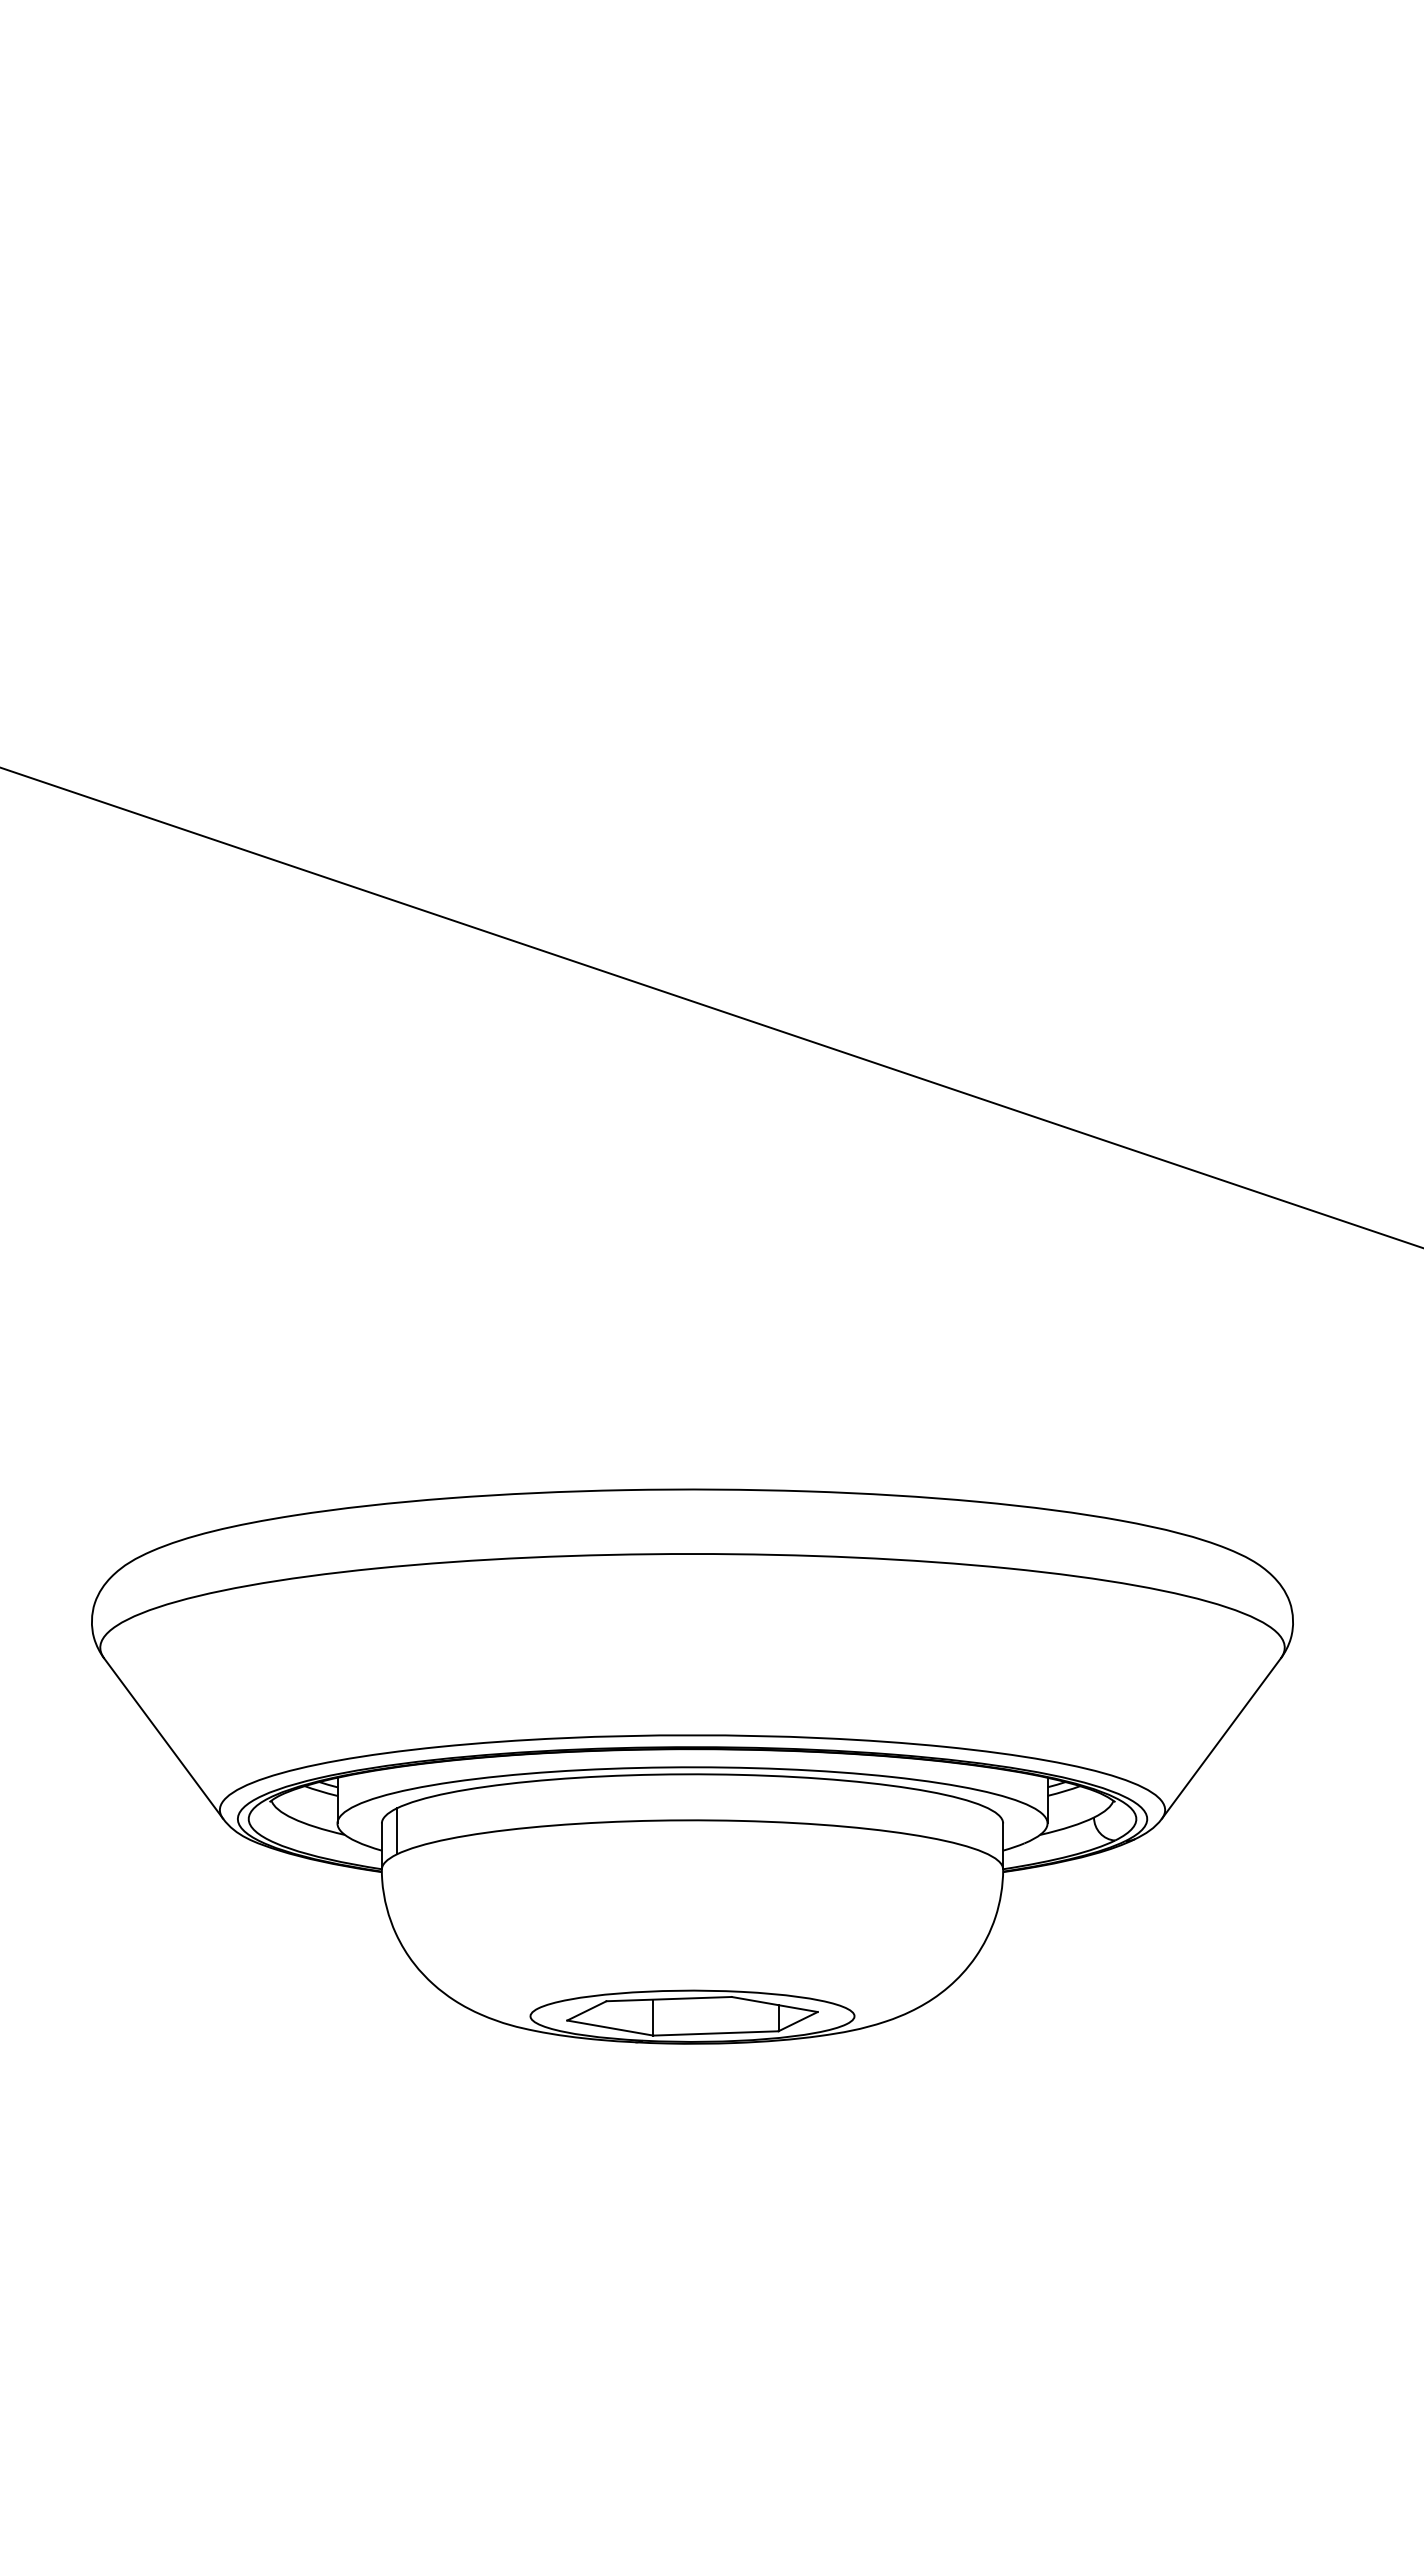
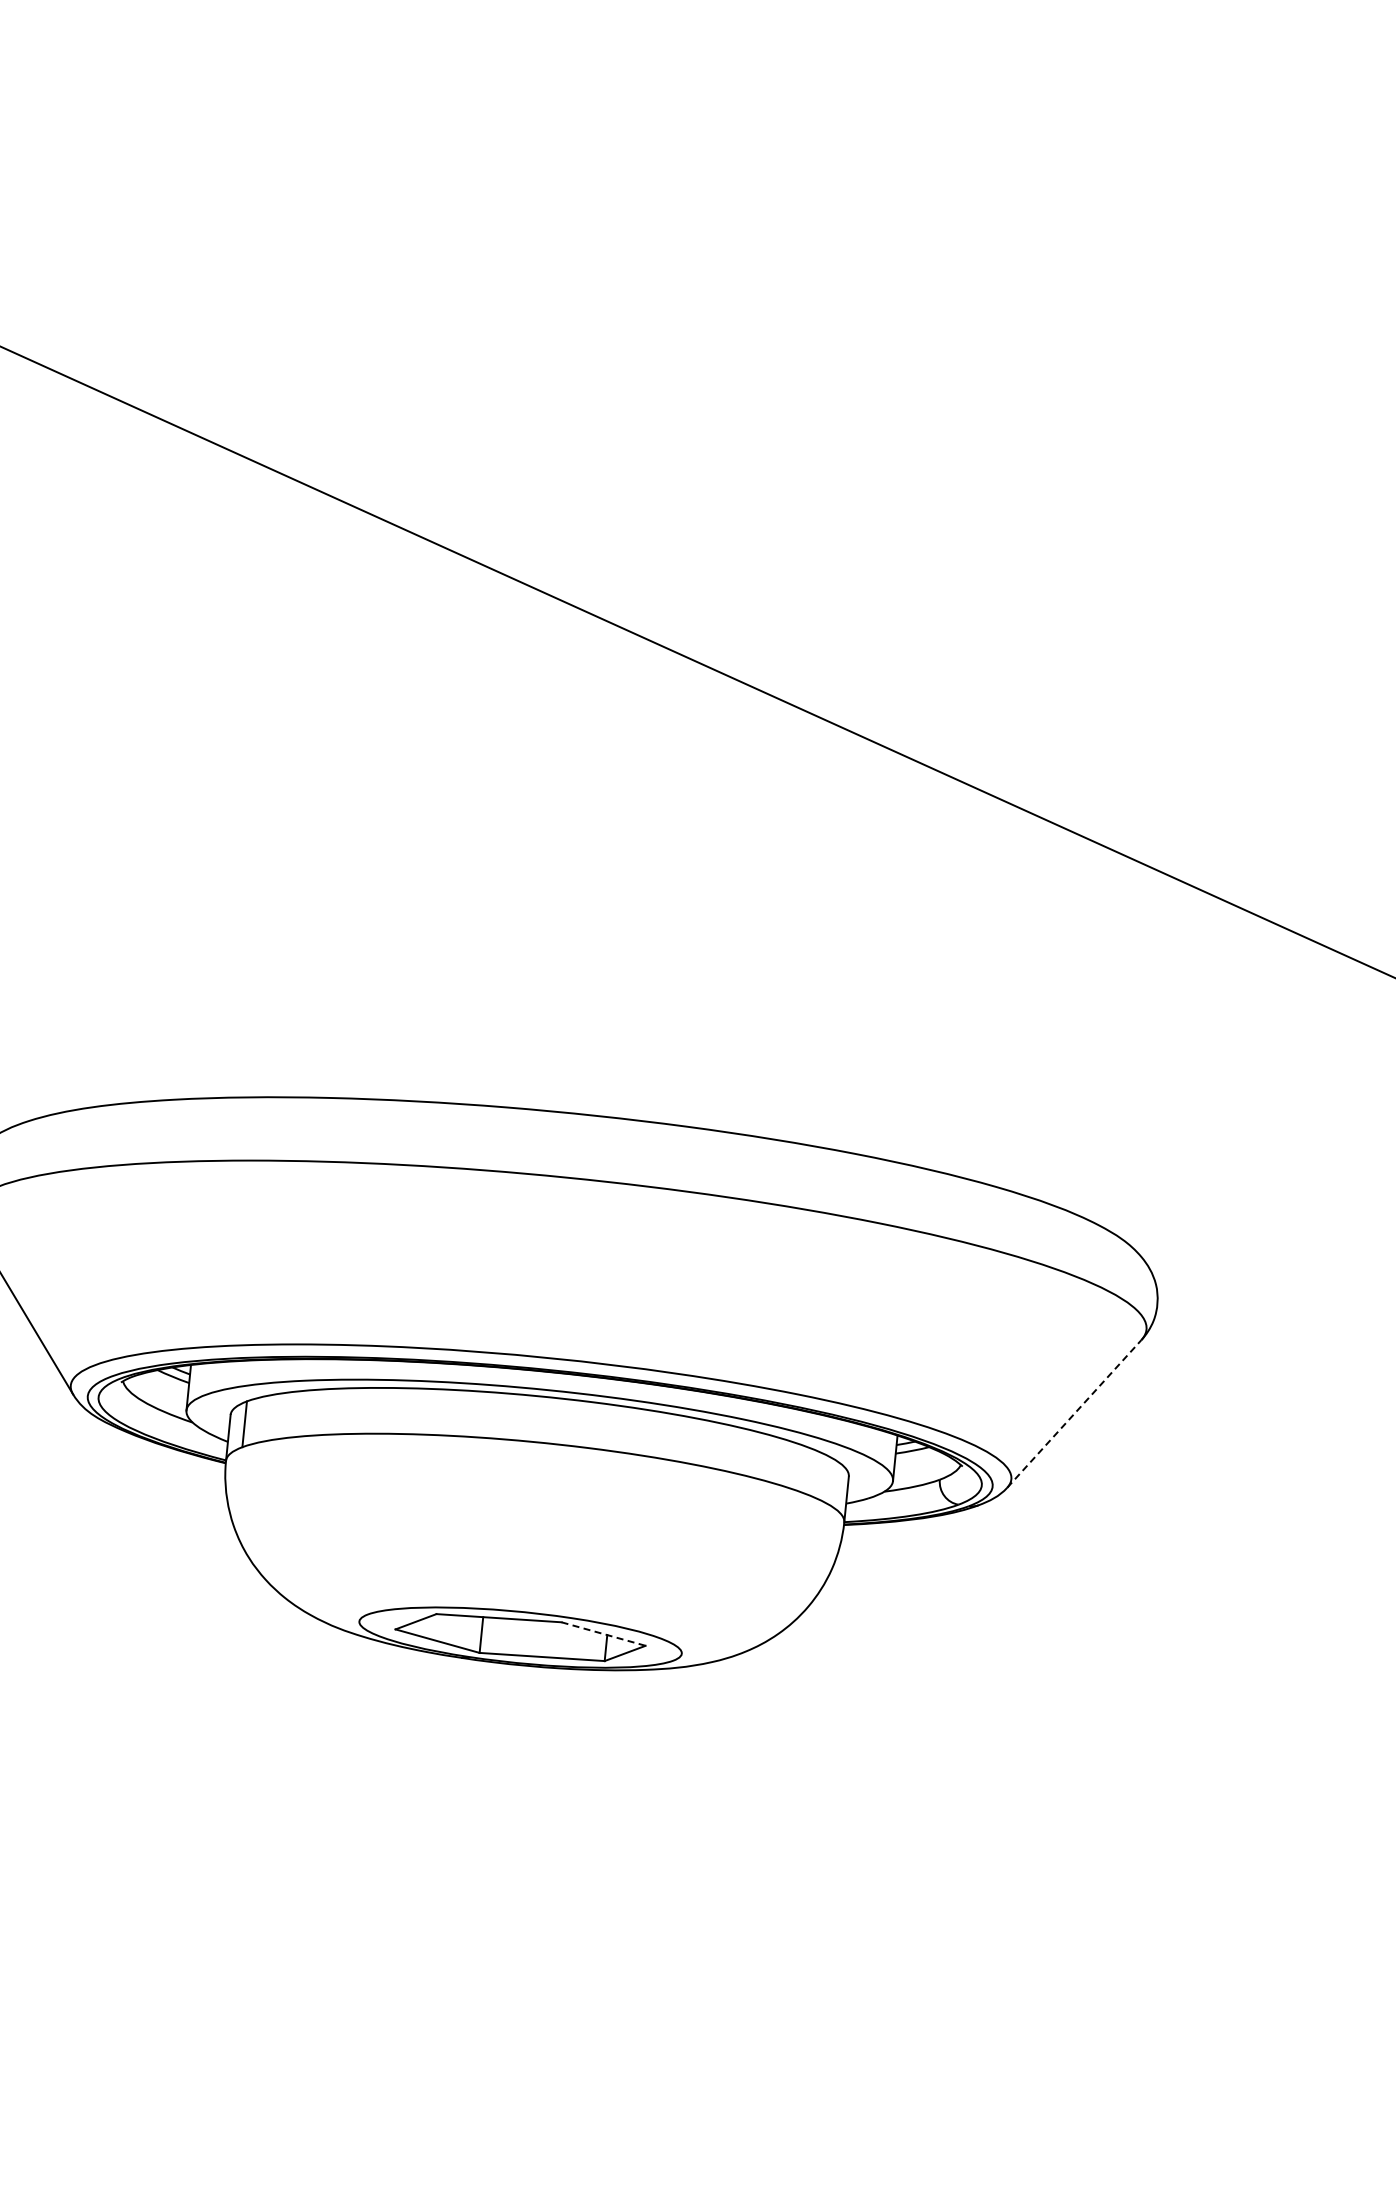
line: (1221, 1738) -> (1074, 1413), solid -> dashed
line: (774, 2004) -> (603, 1634), solid -> dashed

